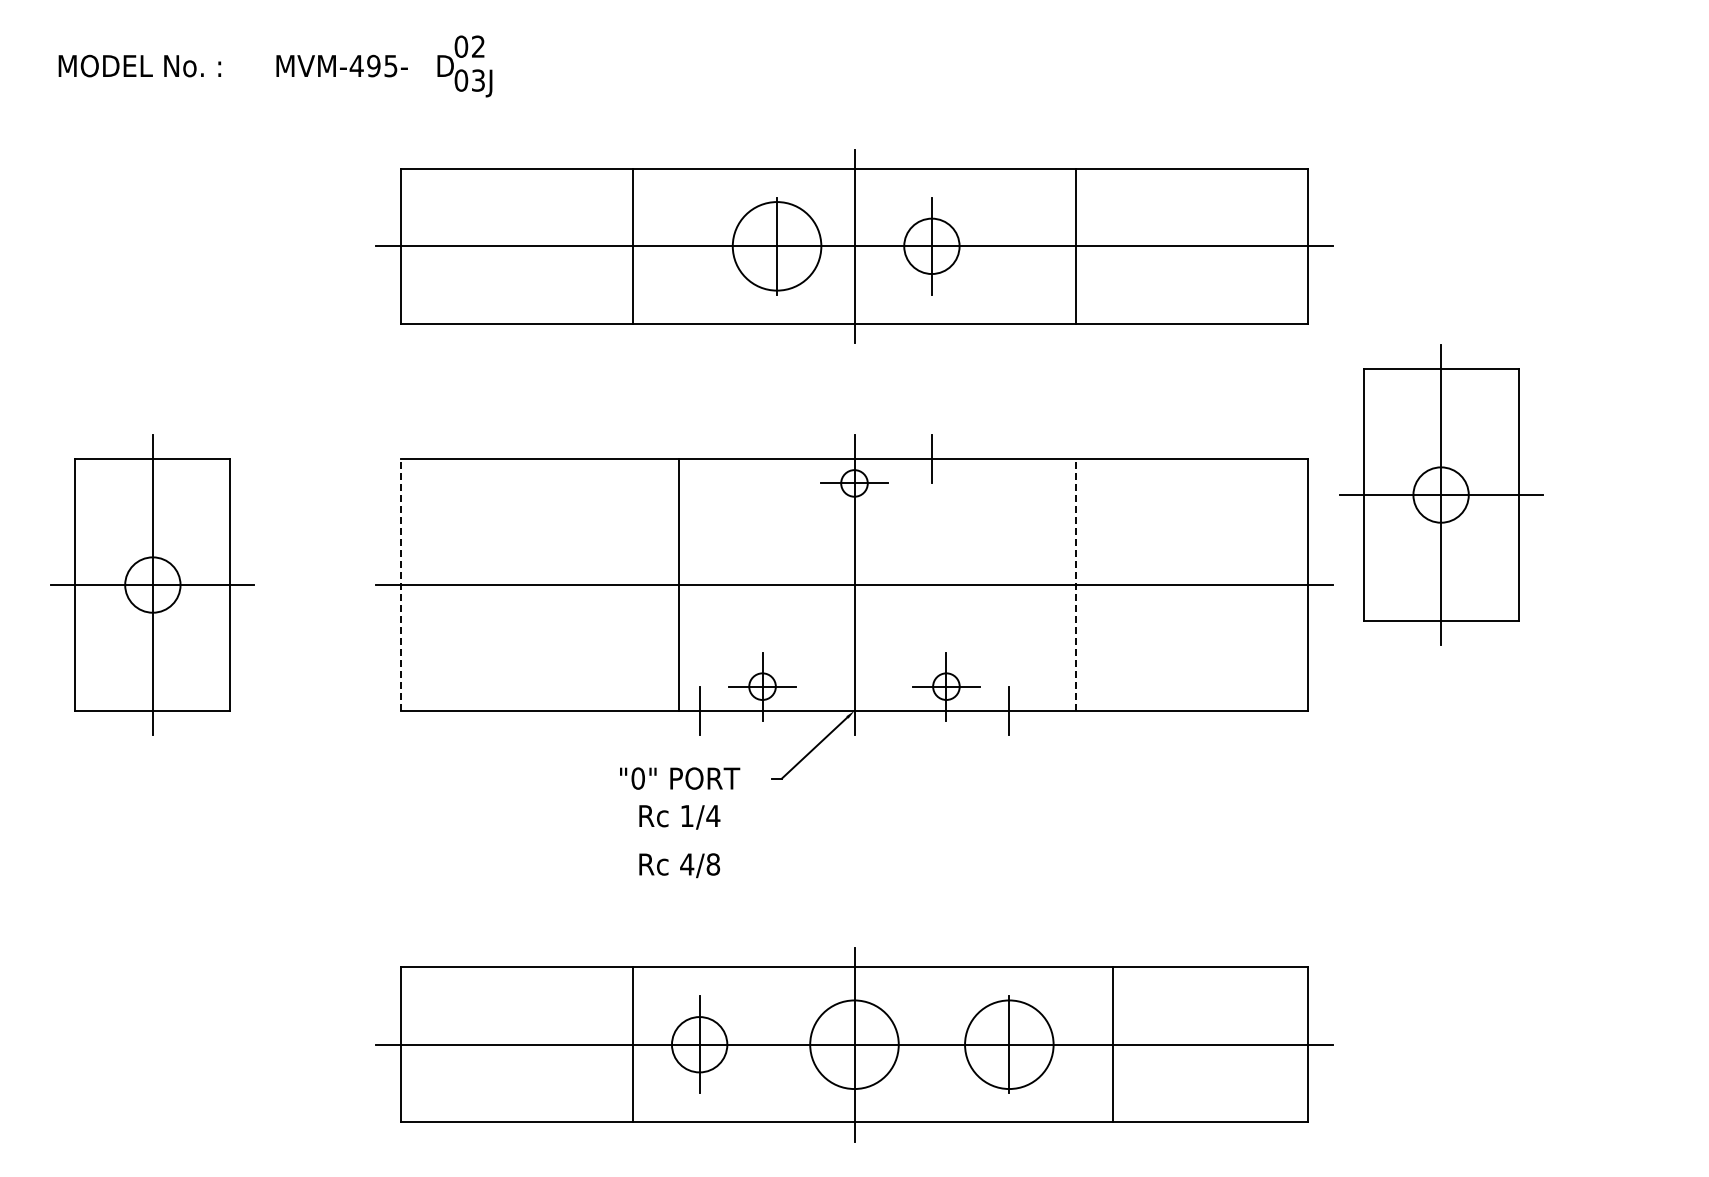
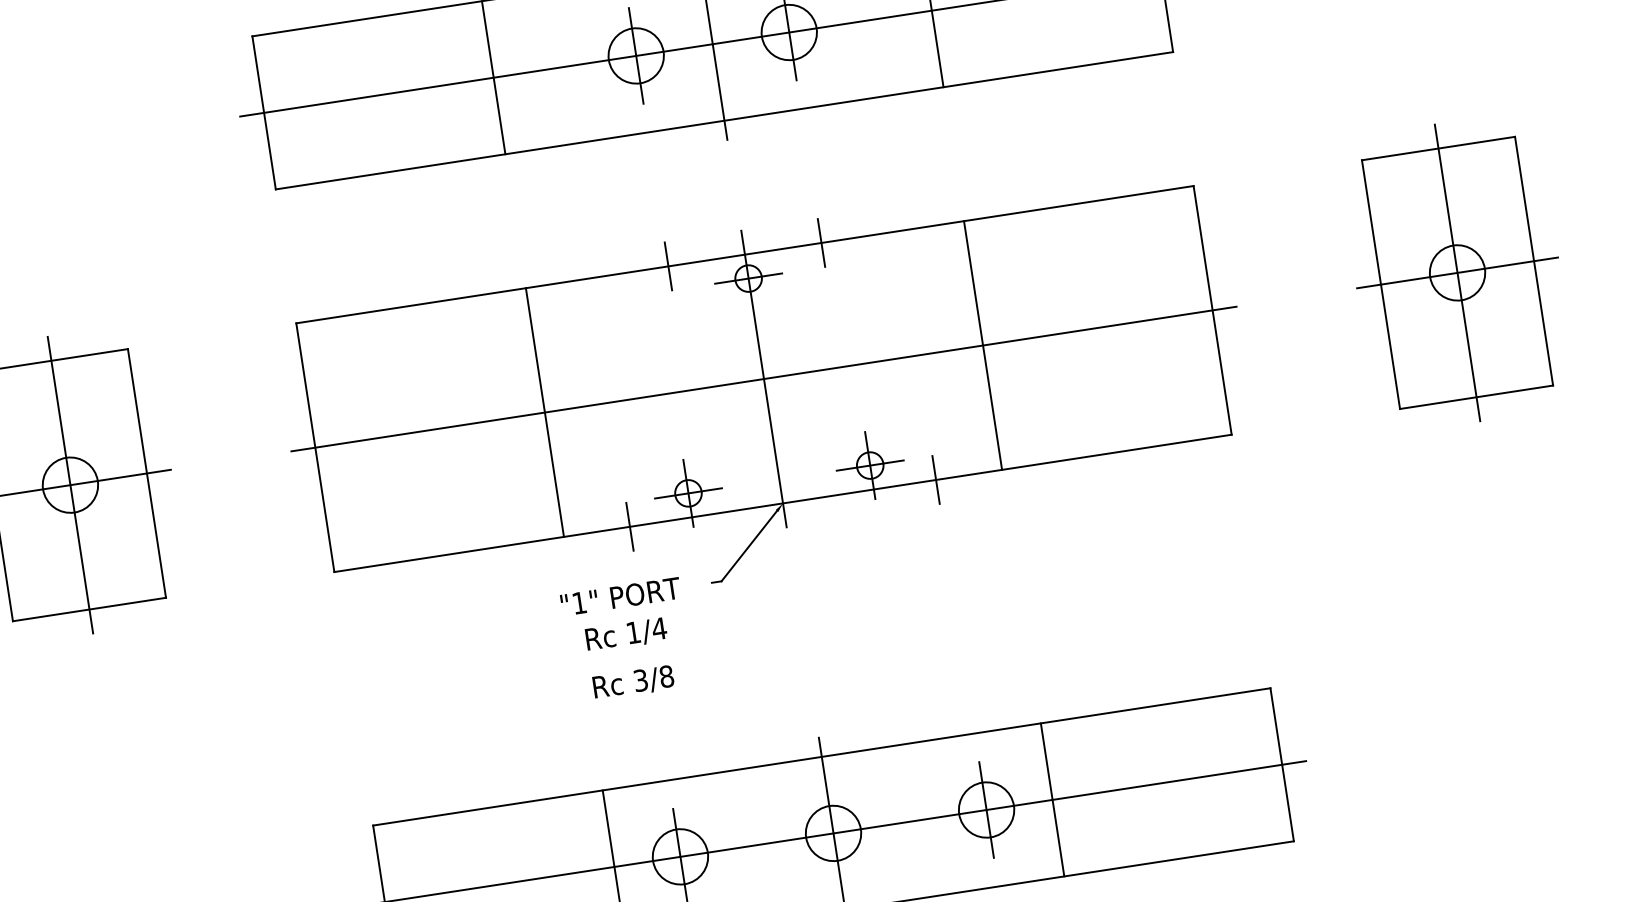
circle: (776, 246) -> (635, 56), size x0.62
line: (777, 459) -> (668, 266), added
part: (1441, 494) -> (1457, 272), moved
line: (678, 584) -> (544, 412), moved
line: (400, 585) -> (315, 448), dashed -> solid
line: (1076, 585) -> (983, 345), dashed -> solid
text: (637, 778) -> (578, 603), "0" -> "1"
text: (687, 864) -> (641, 680), 4/8 -> 3/8
circle: (854, 1044) -> (833, 833), size x0.62
circle: (1009, 1044) -> (986, 809), size x0.62
line: (1113, 1044) -> (1052, 799), moved

